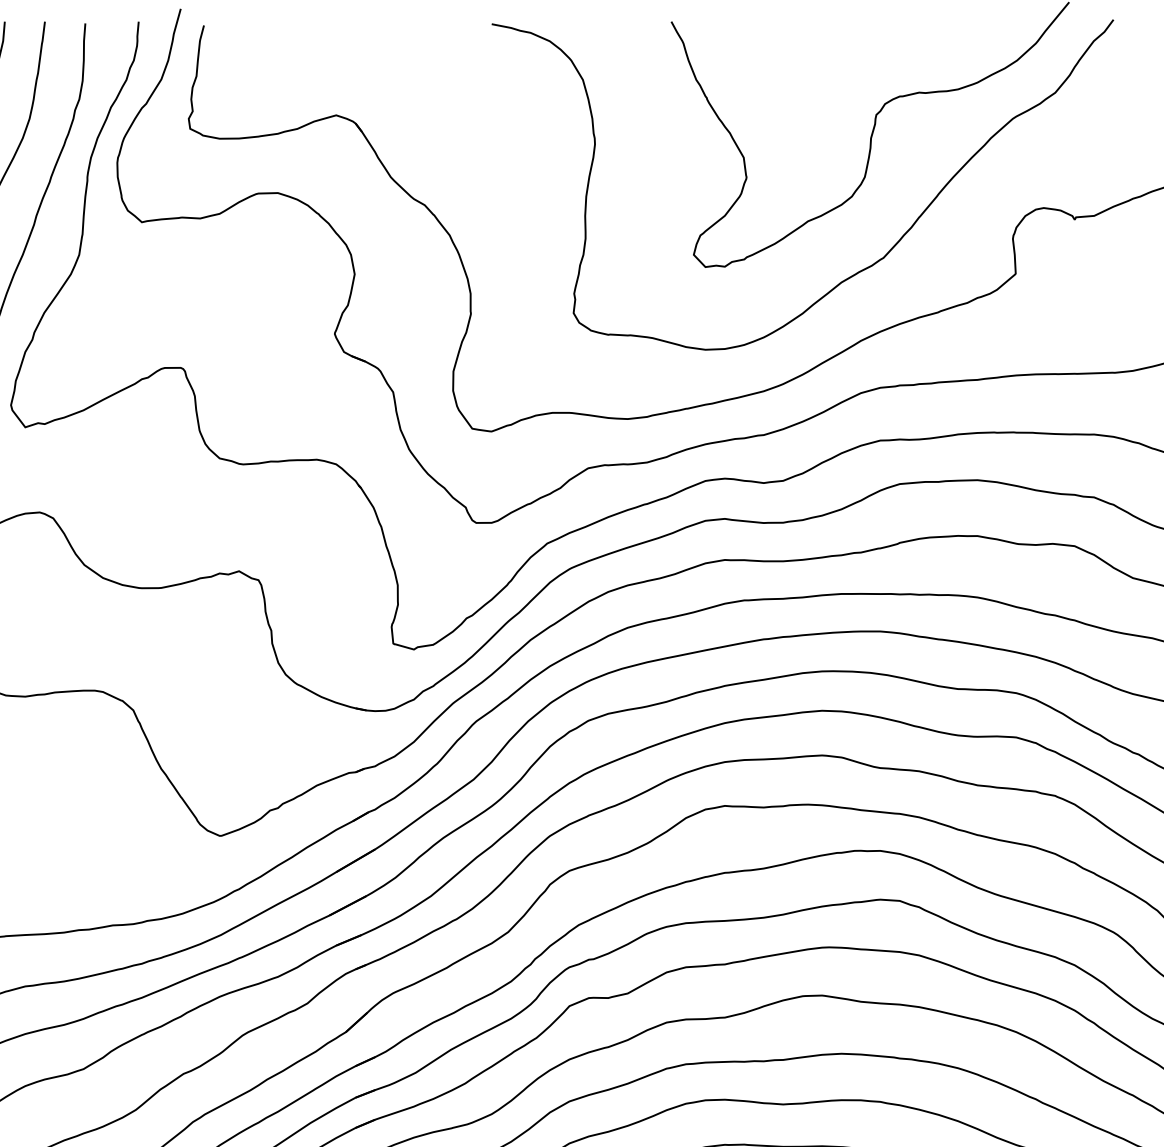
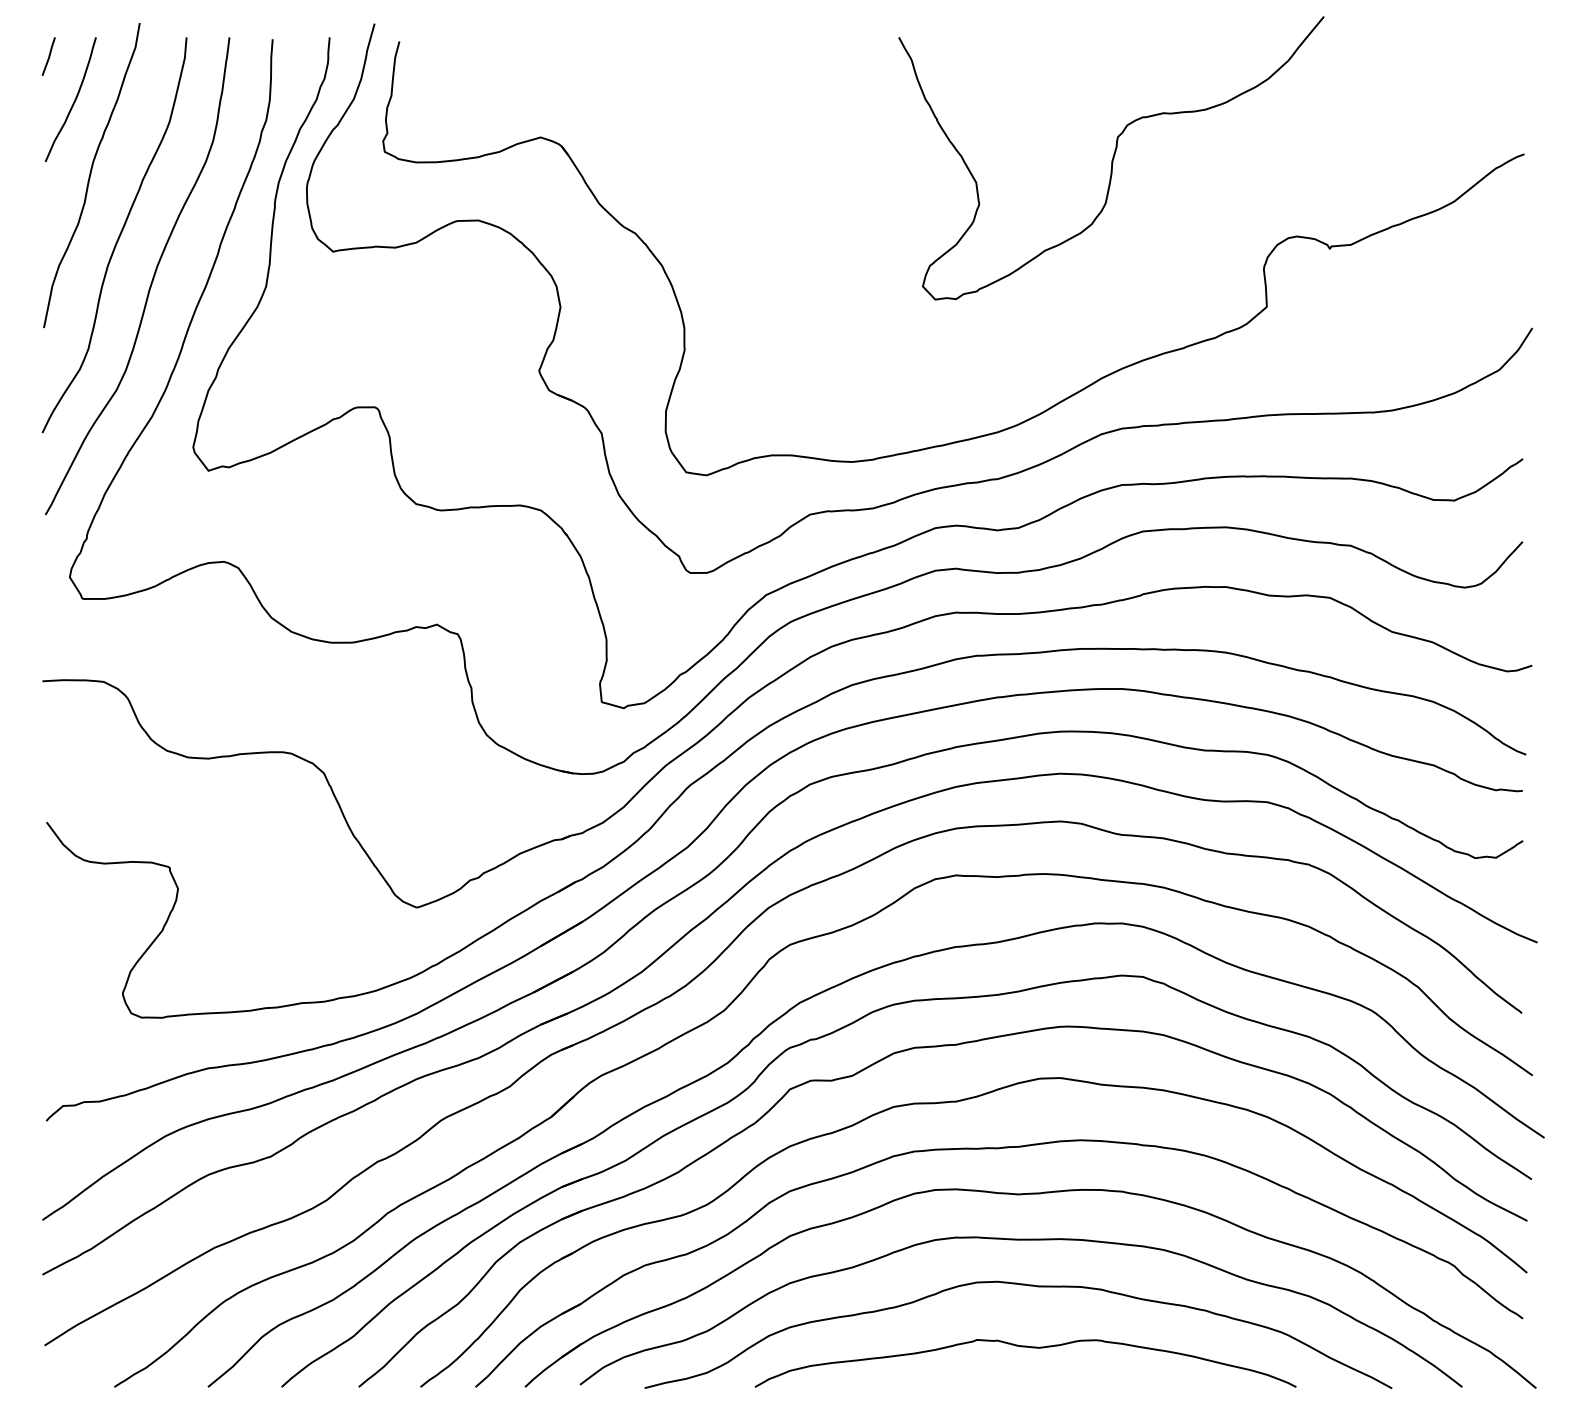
curve: (856, 272) -> (1096, 305), removed

